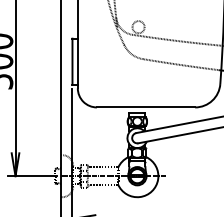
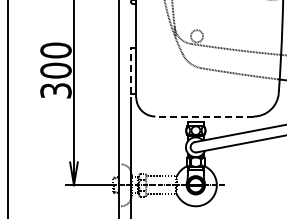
line: (72, 61) -> (130, 70), solid -> dashed
line: (146, 107) -> (204, 116), solid -> dashed

